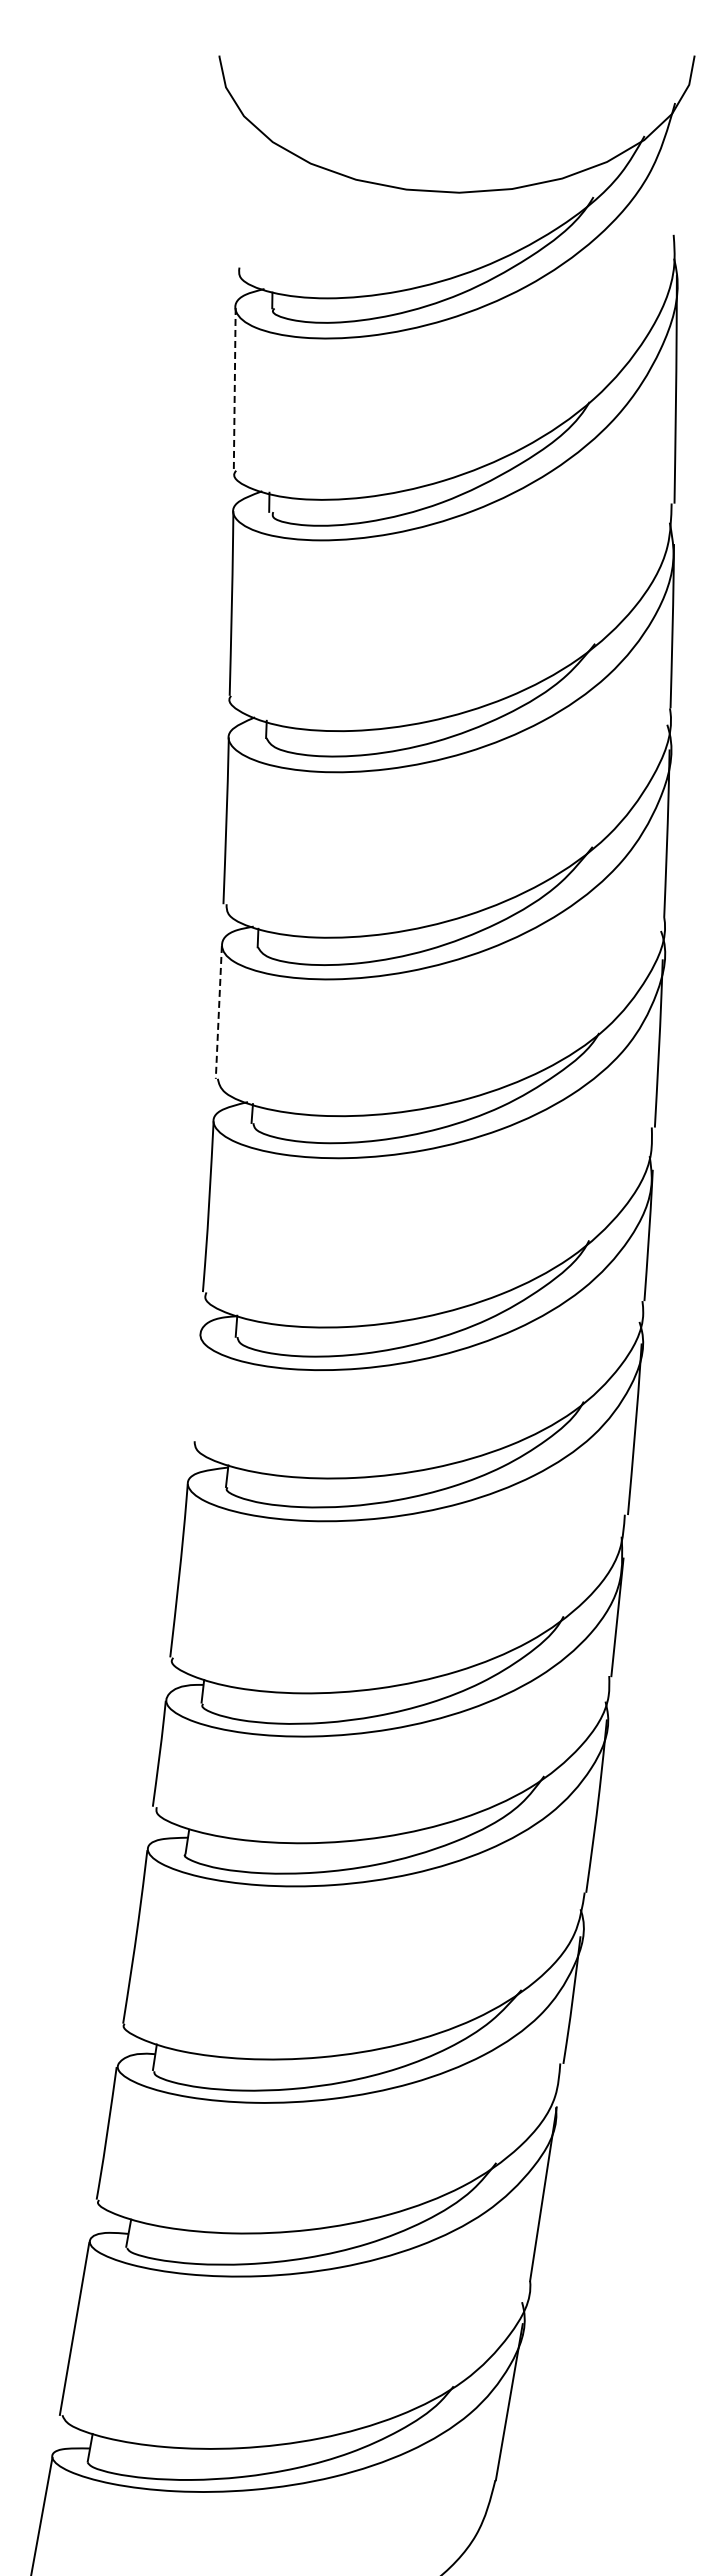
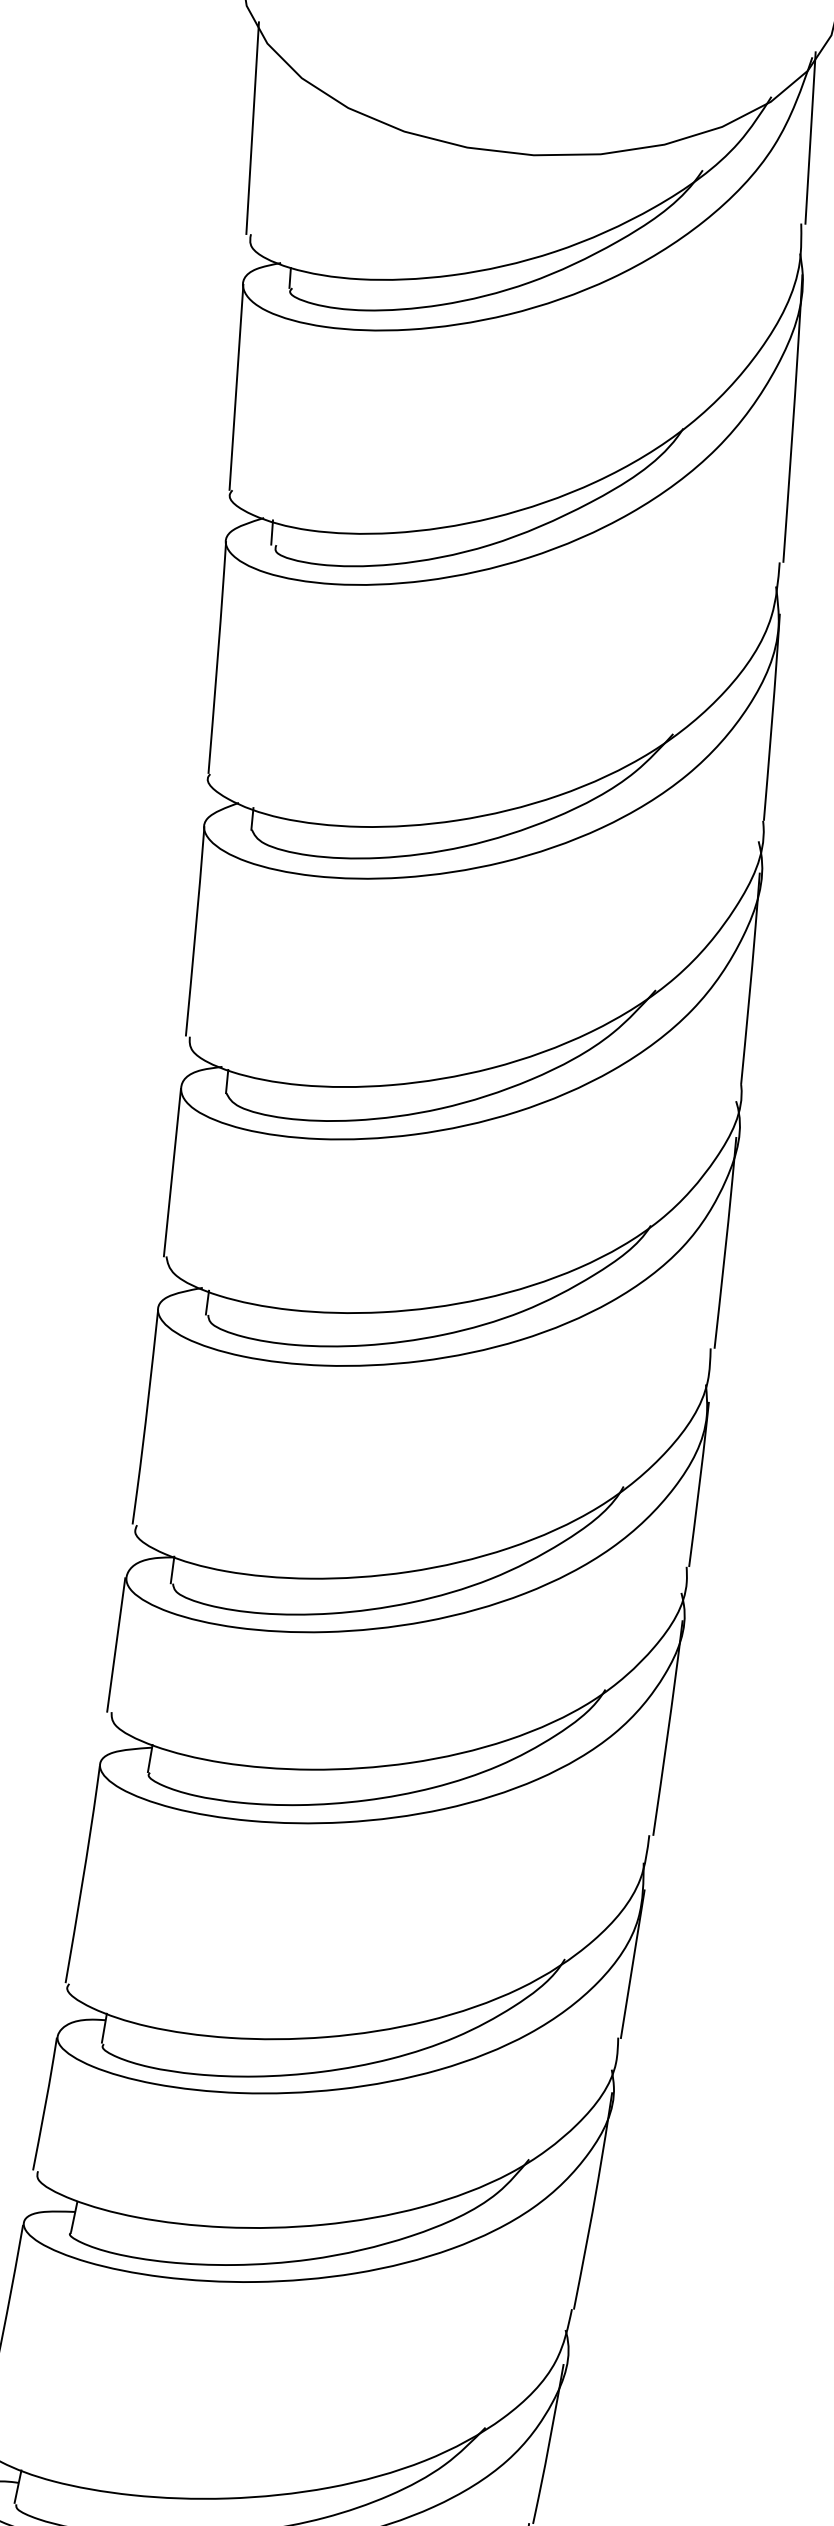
line: (677, 166) -> (810, 137), added
line: (235, 183) -> (251, 127), added
line: (234, 389) -> (236, 387), dashed -> solid
line: (218, 1012) -> (171, 1172), dashed -> solid
line: (195, 1387) -> (116, 1644), added

